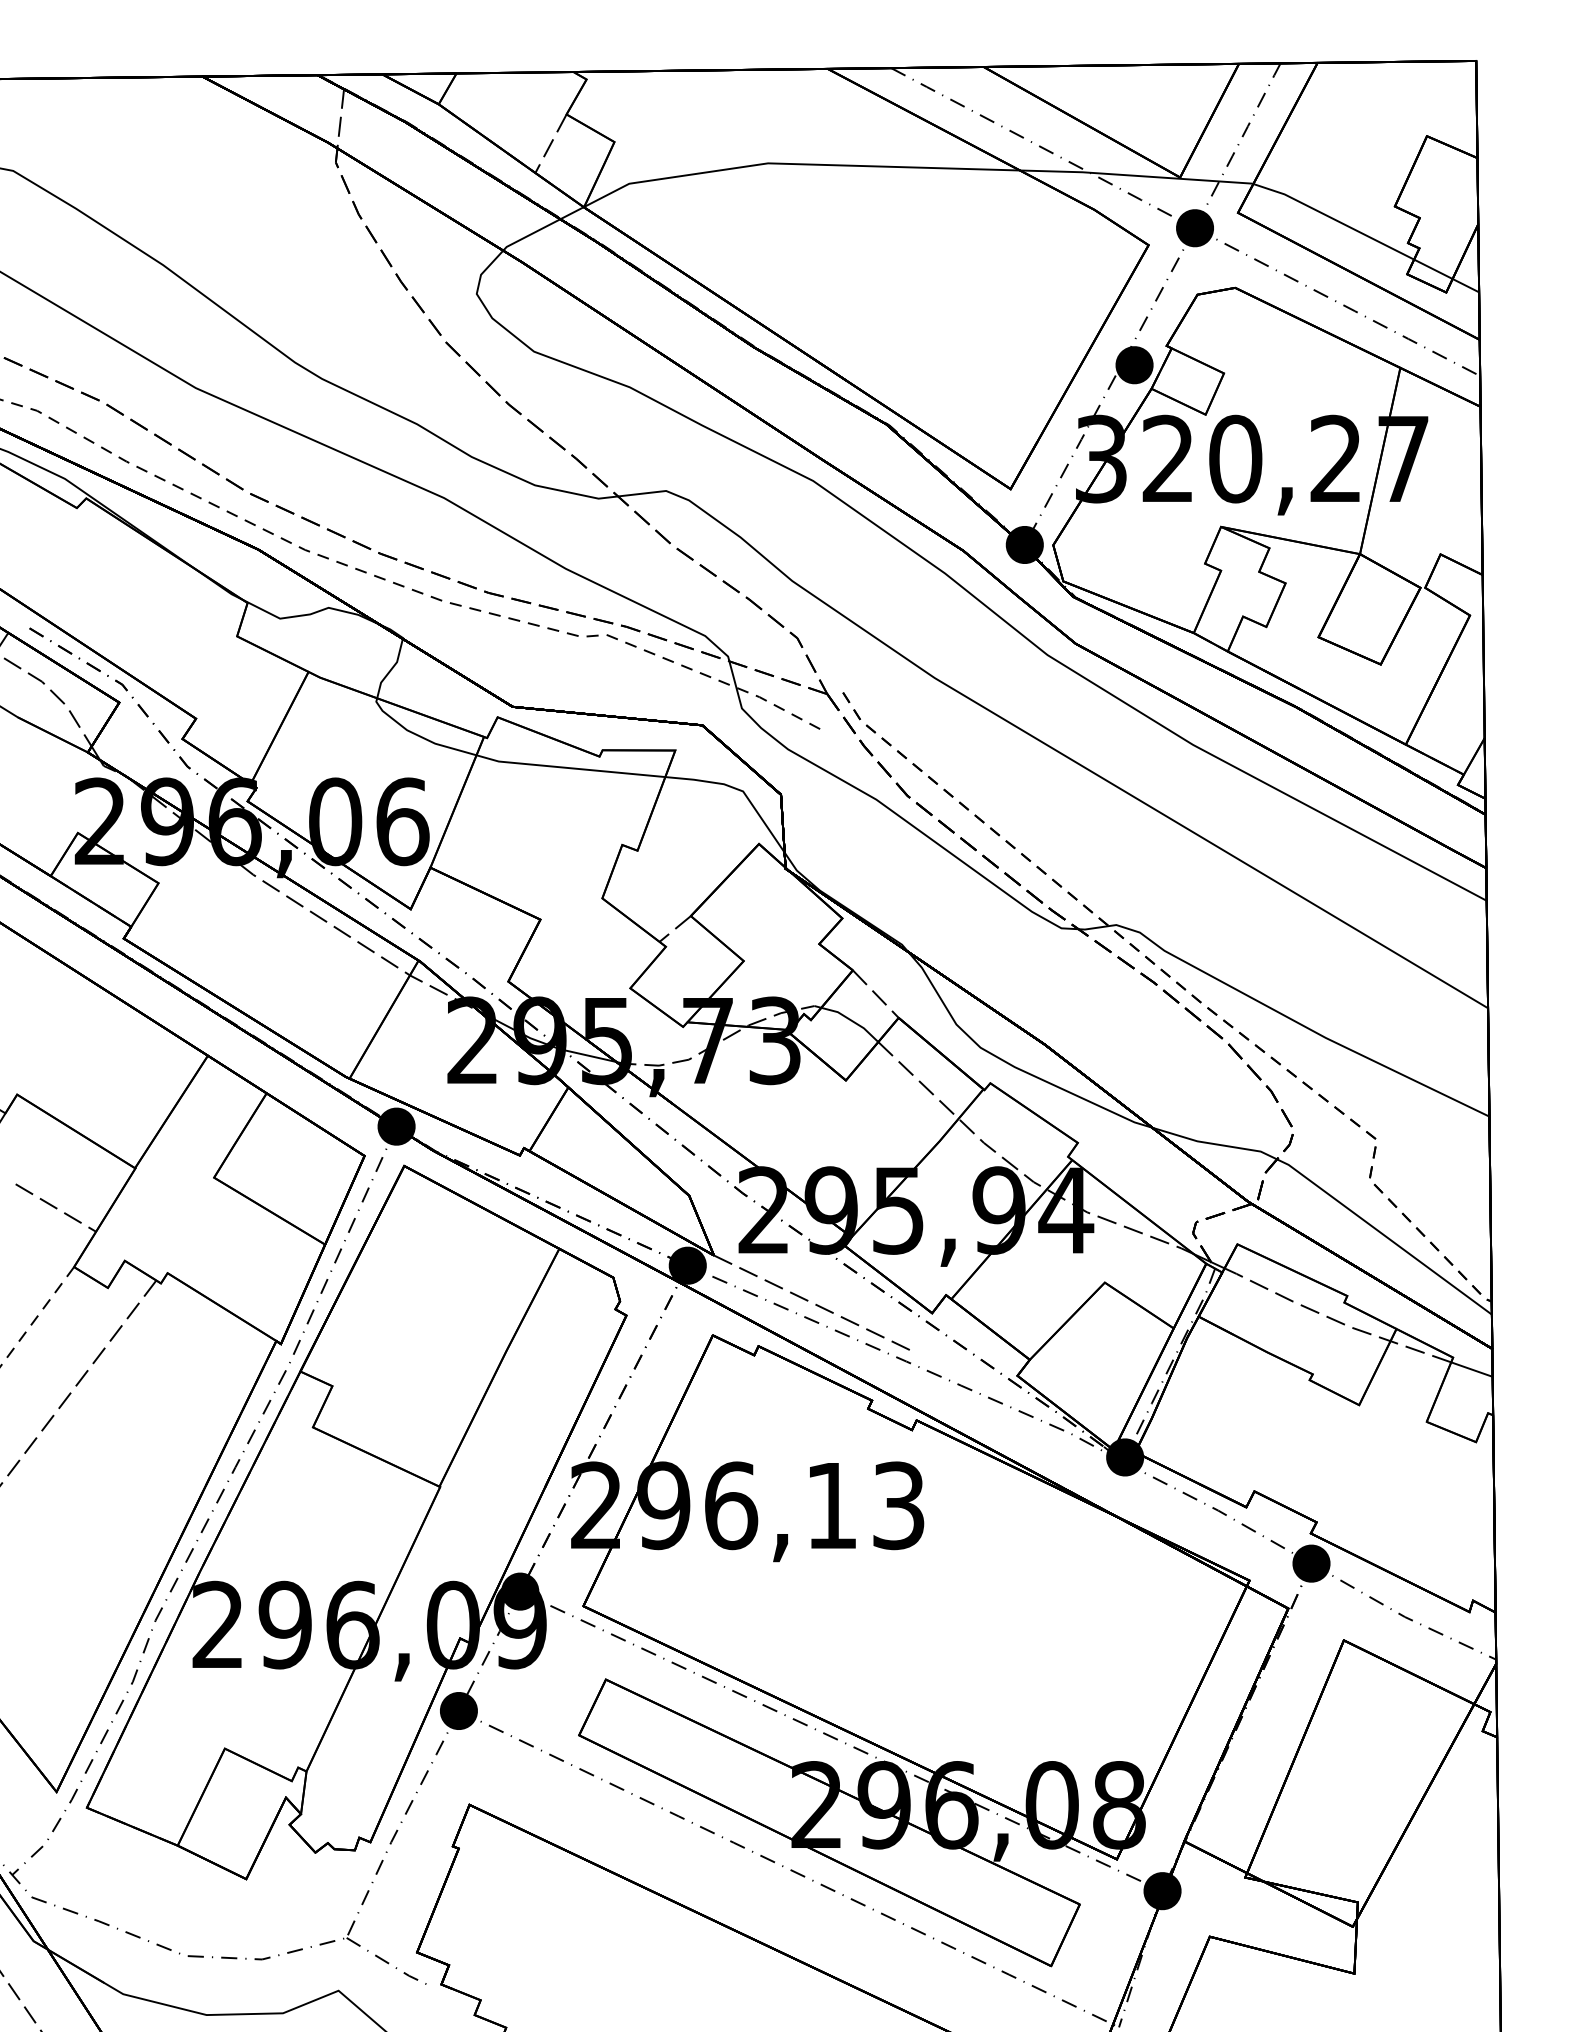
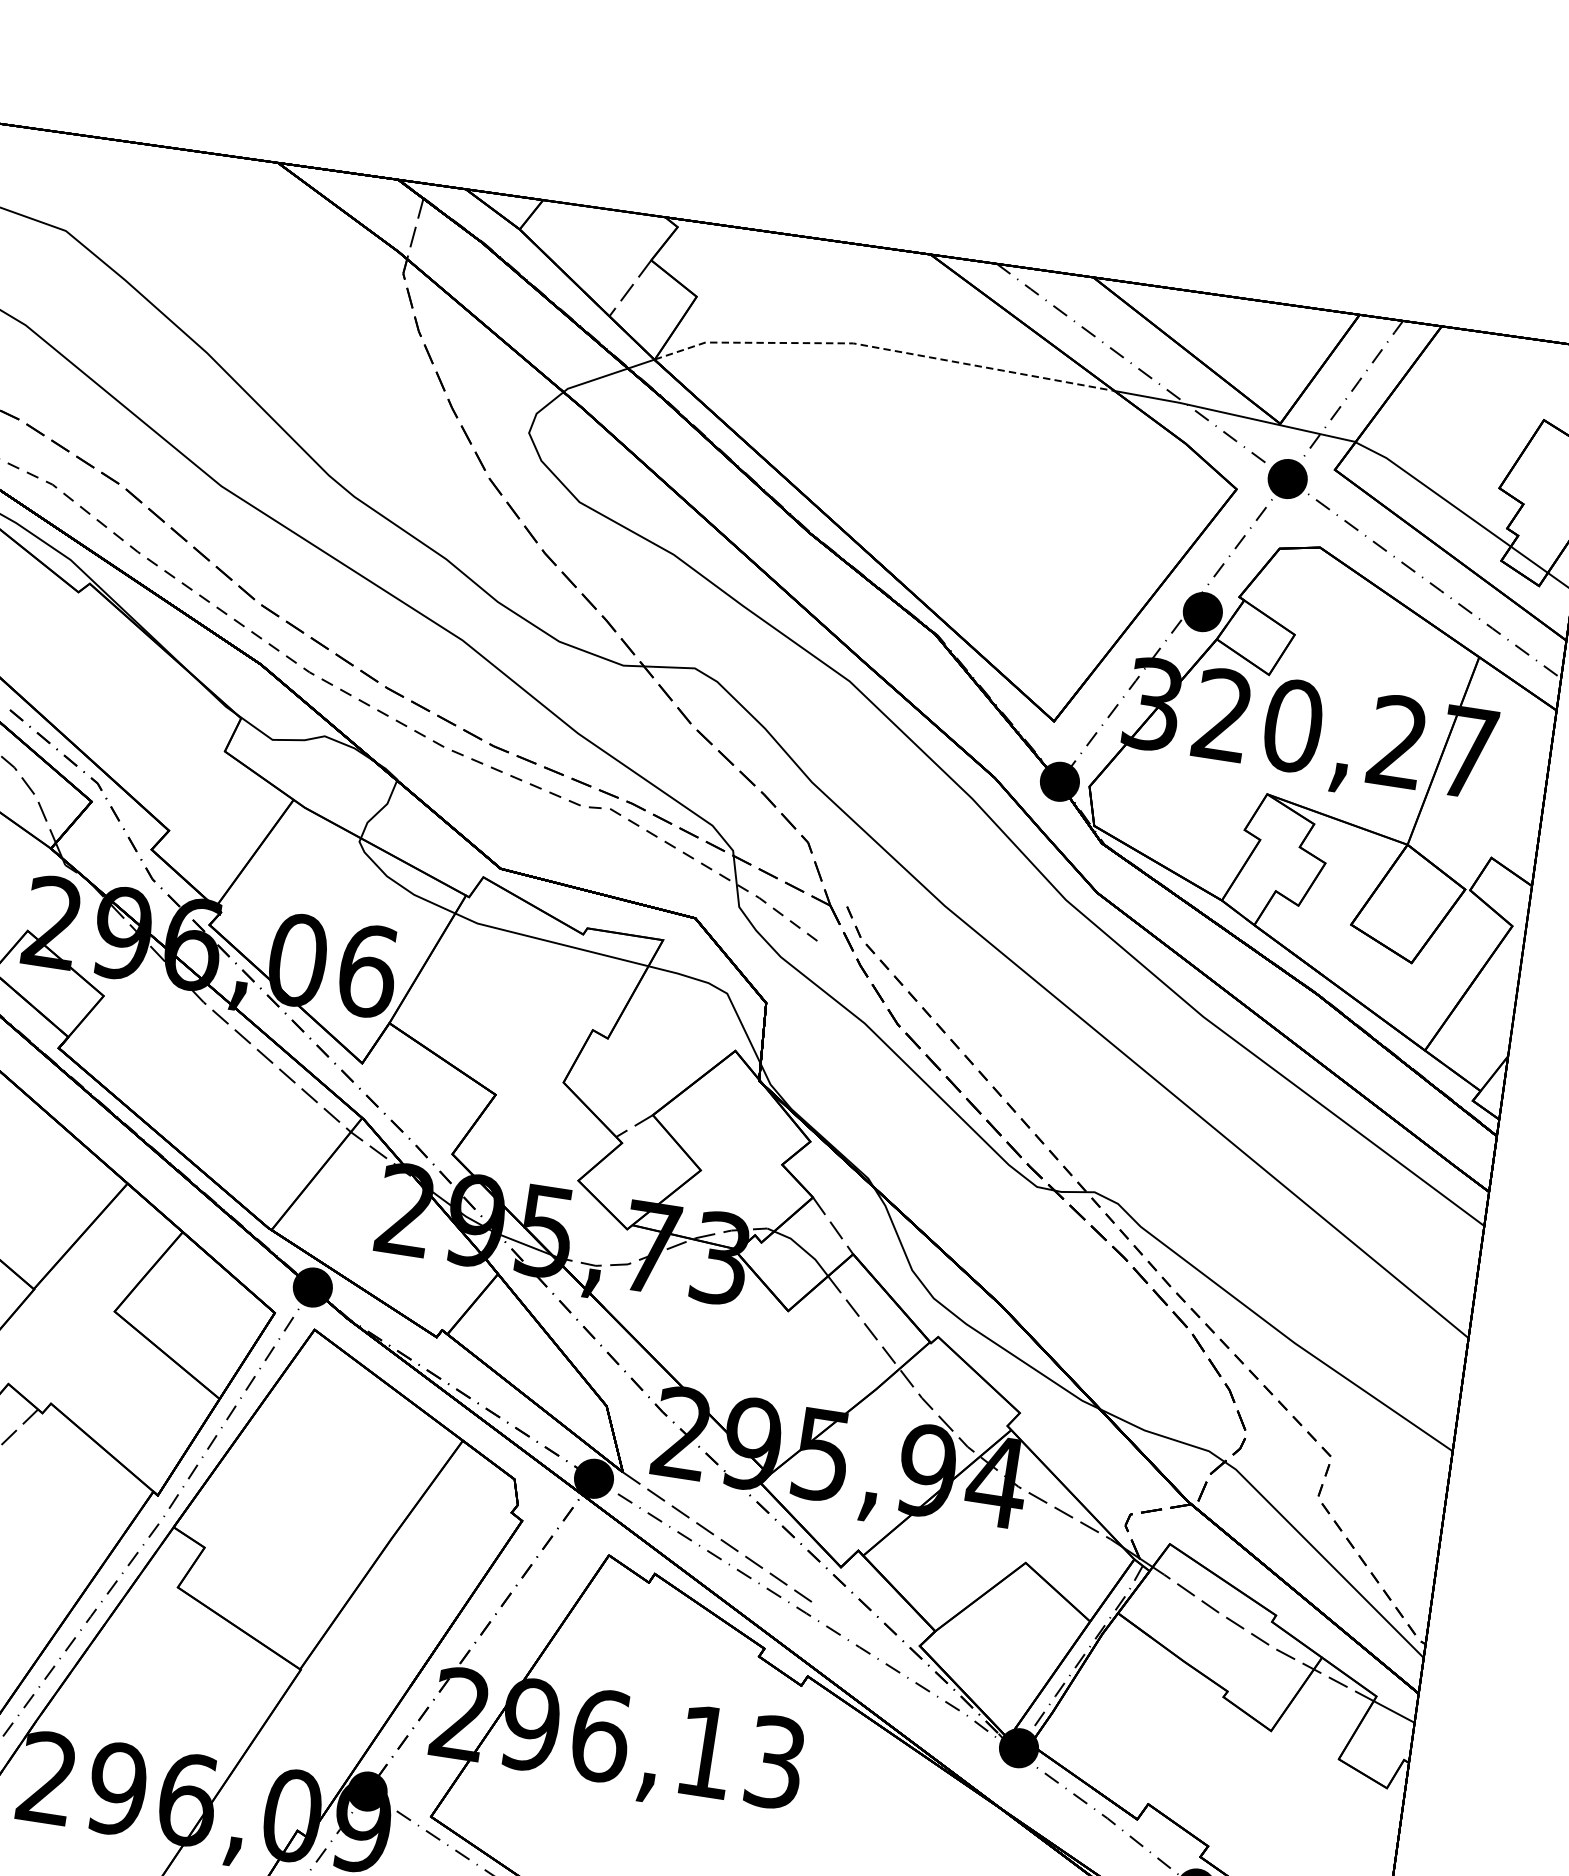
line: (797, 164) -> (883, 349), solid -> dashed

